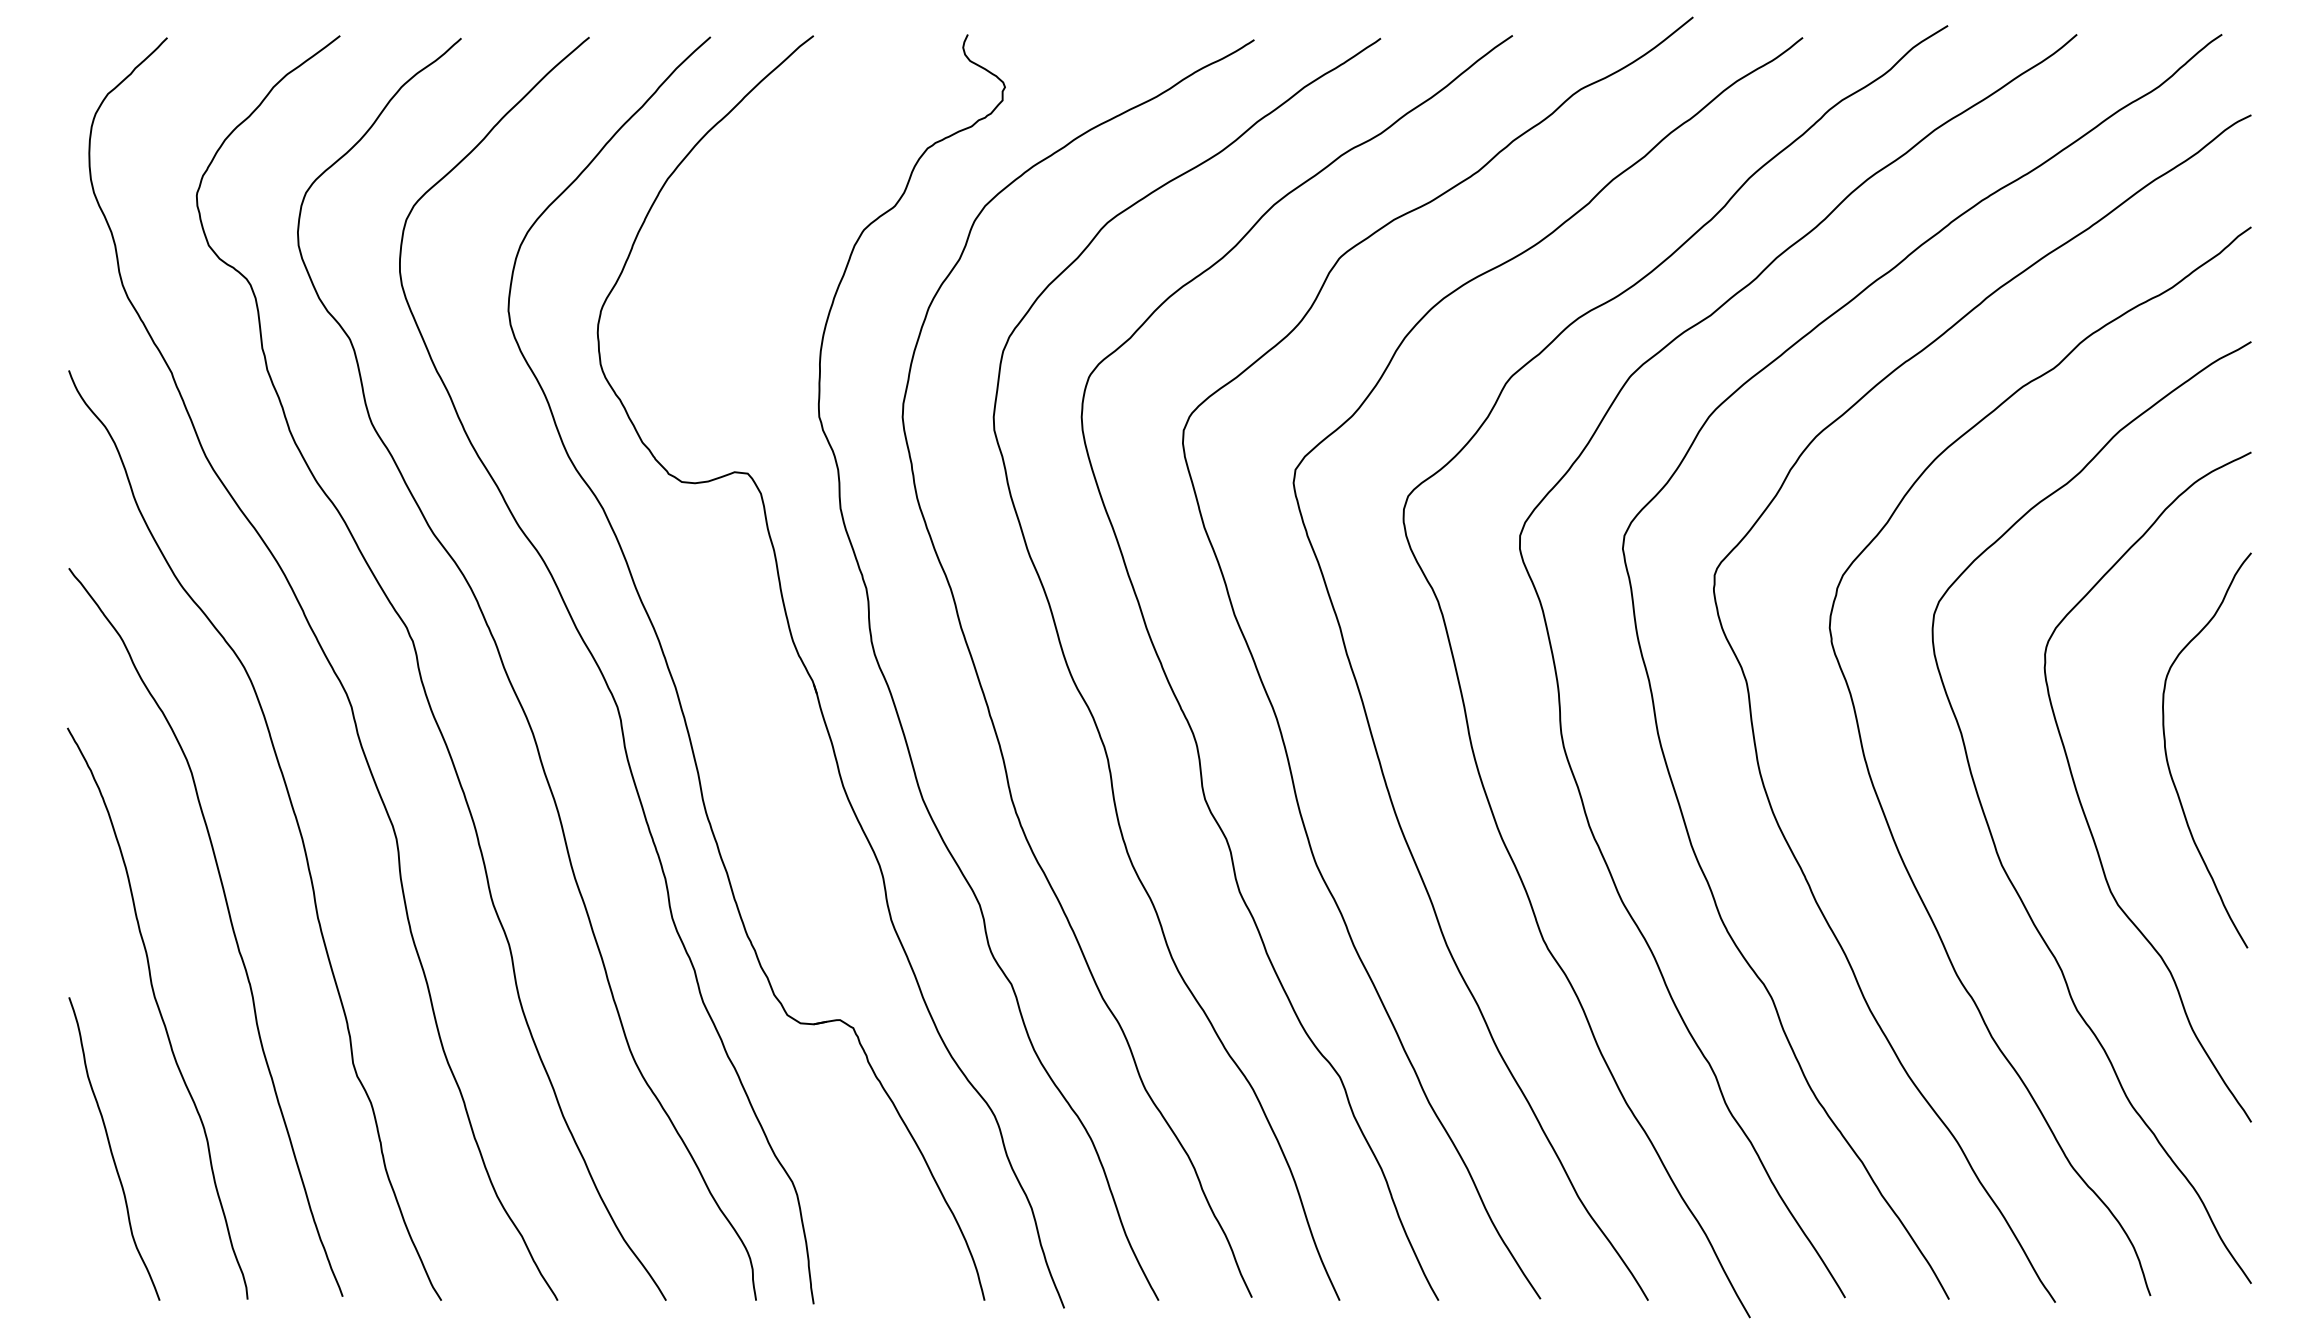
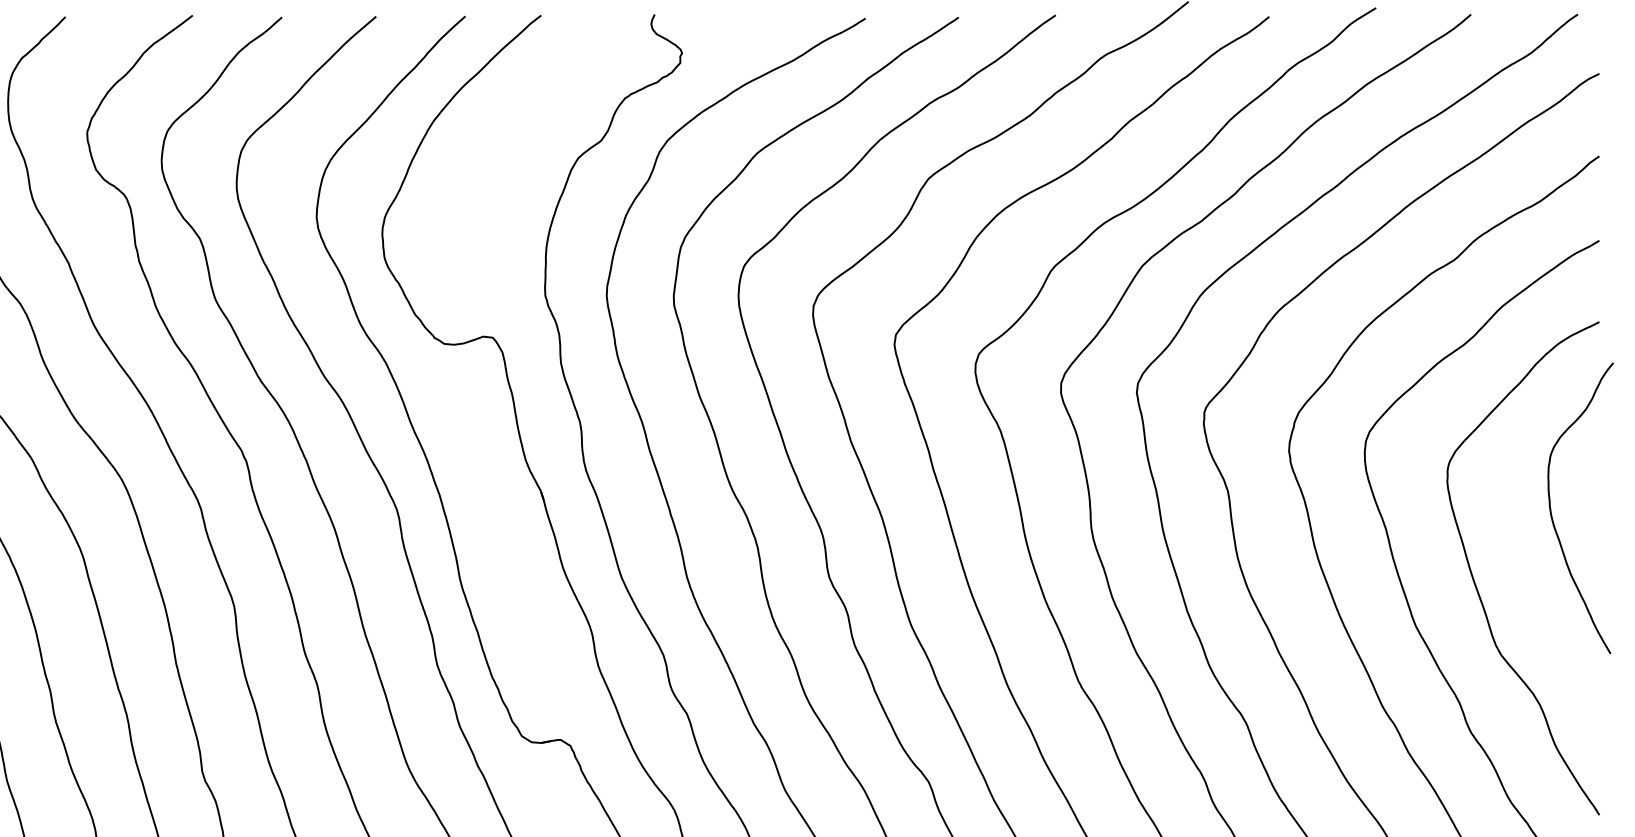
curve: (2167, 755) -> (1551, 512), moved

